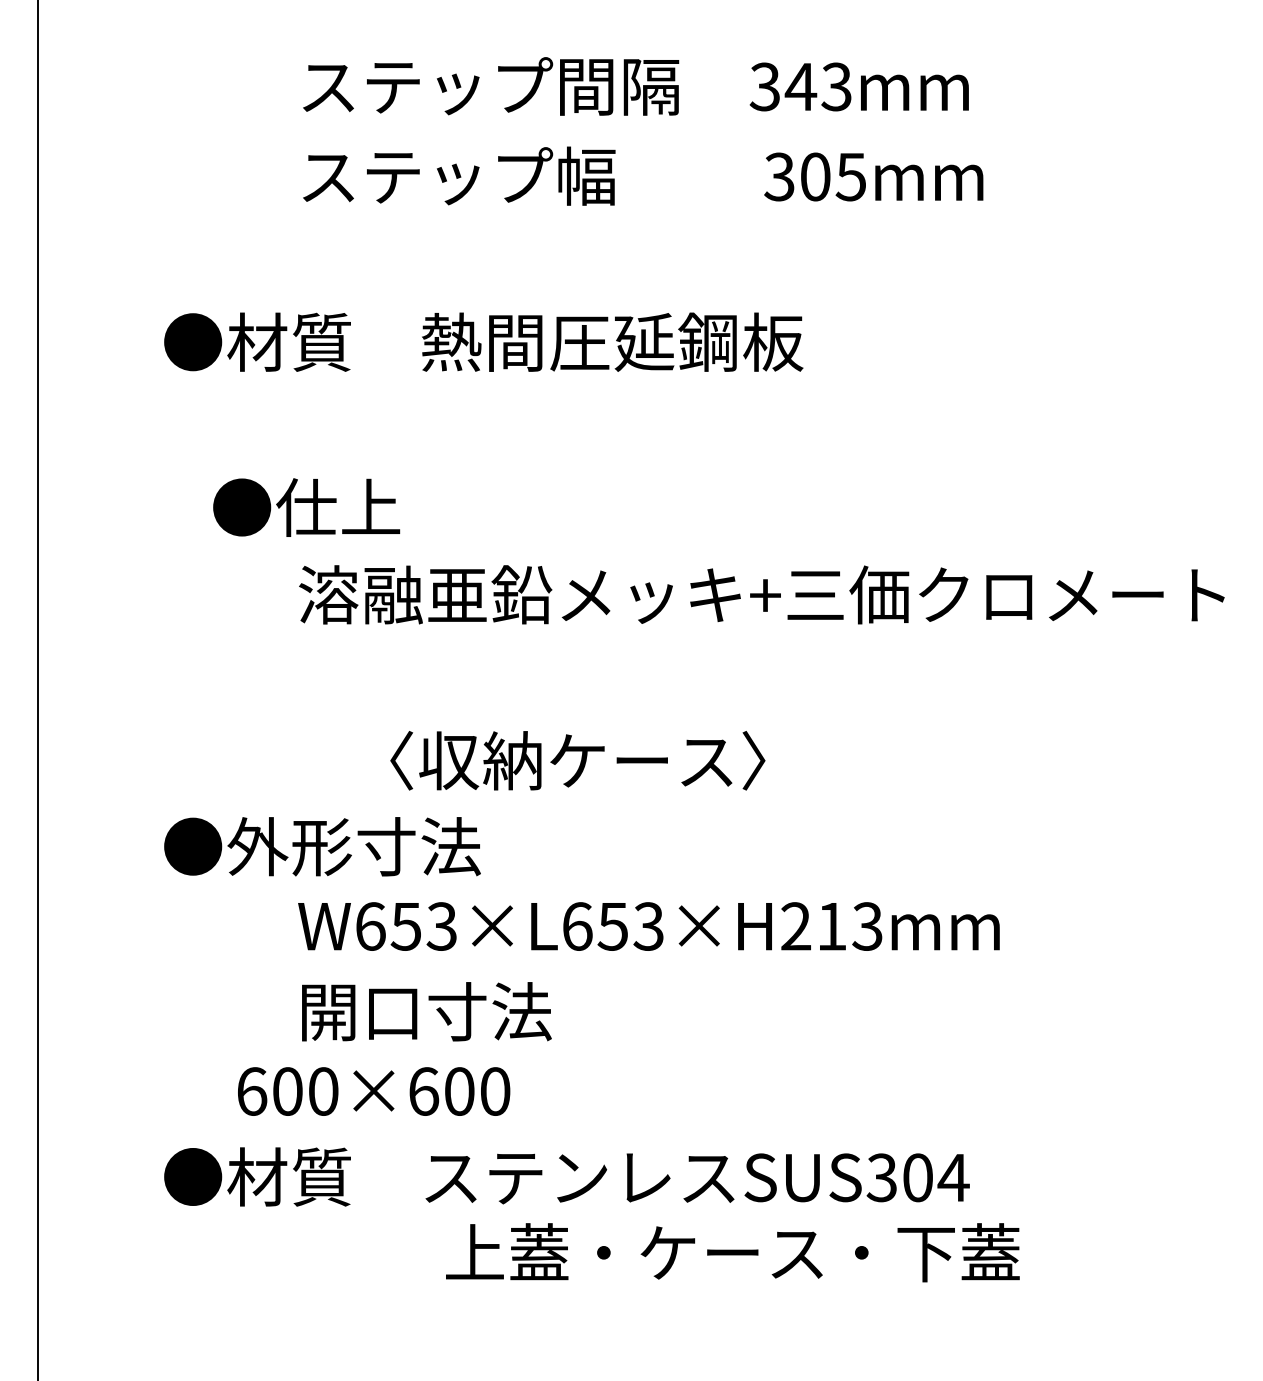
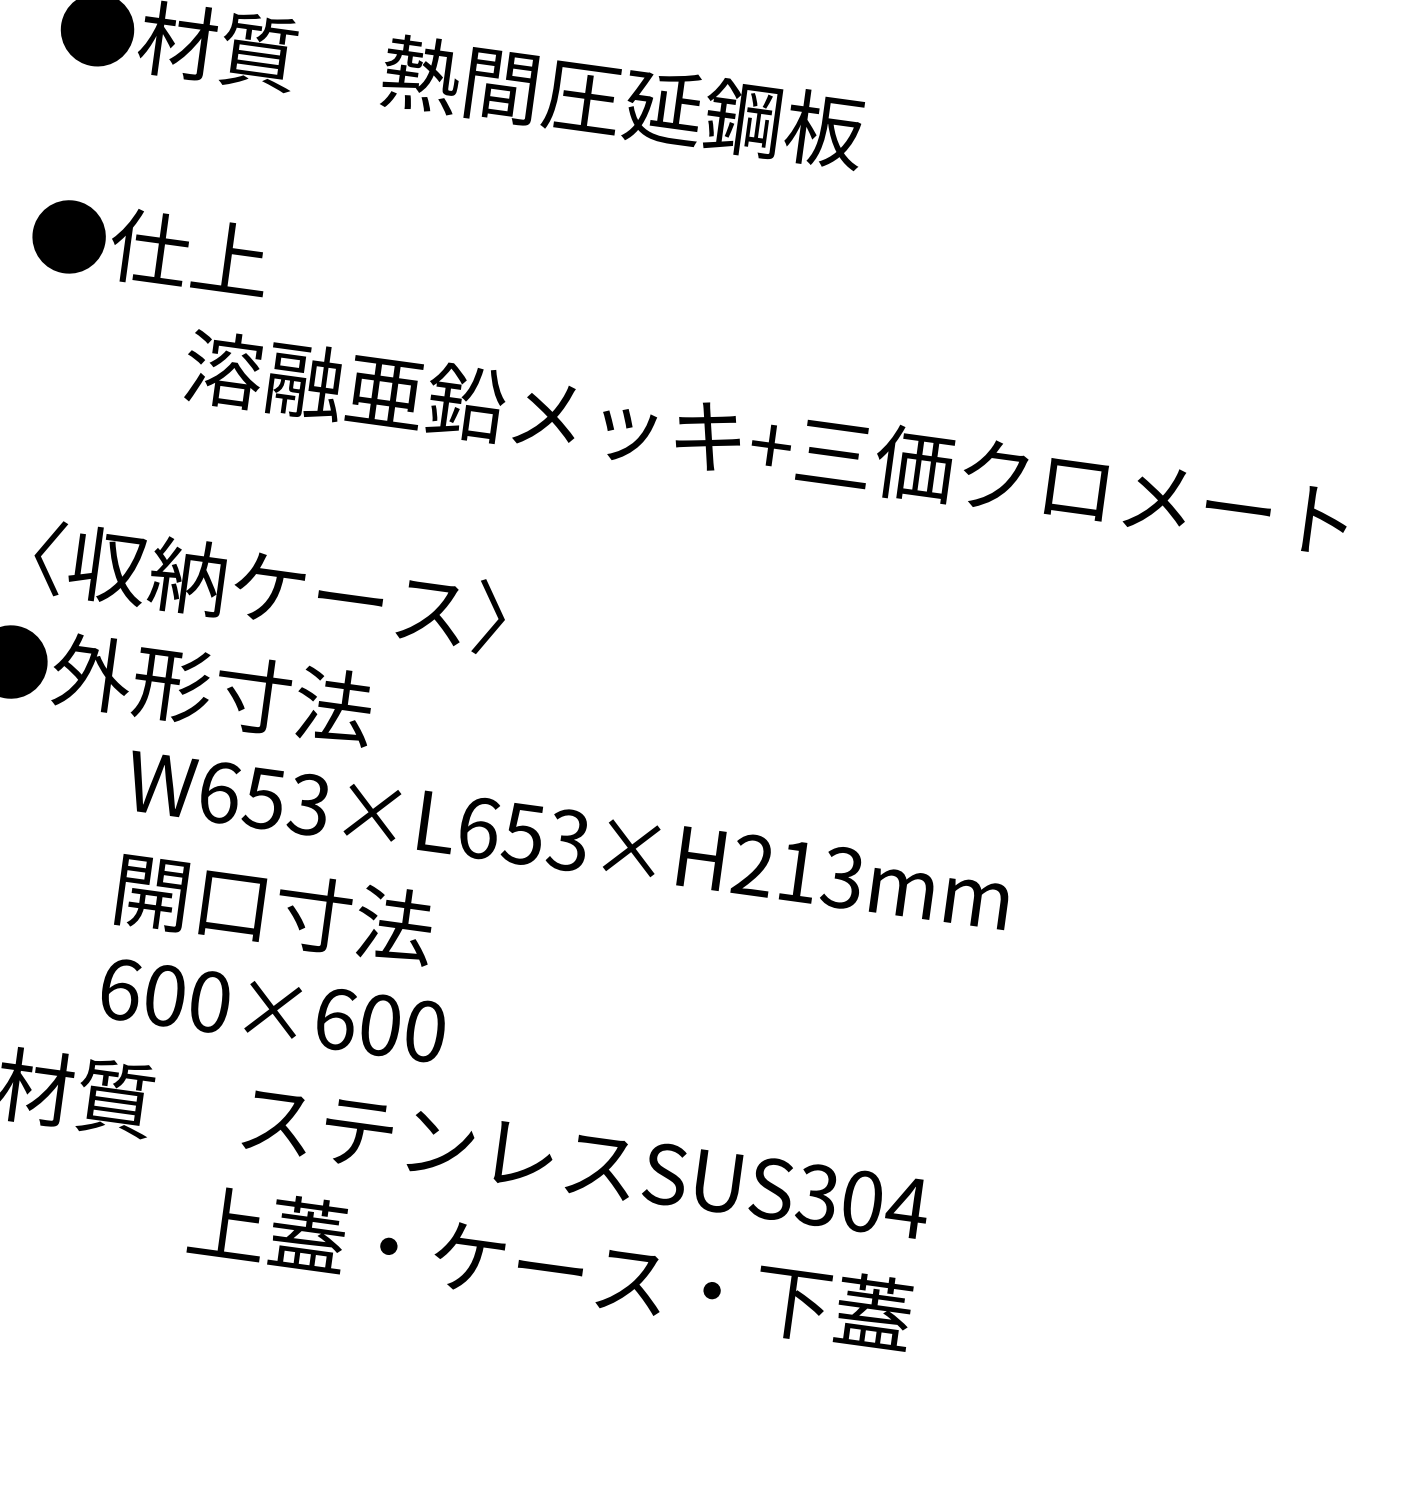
text: (306, 507) -> (149, 247), moved
text: (577, 760) -> (269, 587), moved
text: (374, 1091) -> (273, 1010), moved
text: (732, 1252) -> (550, 1268), moved

